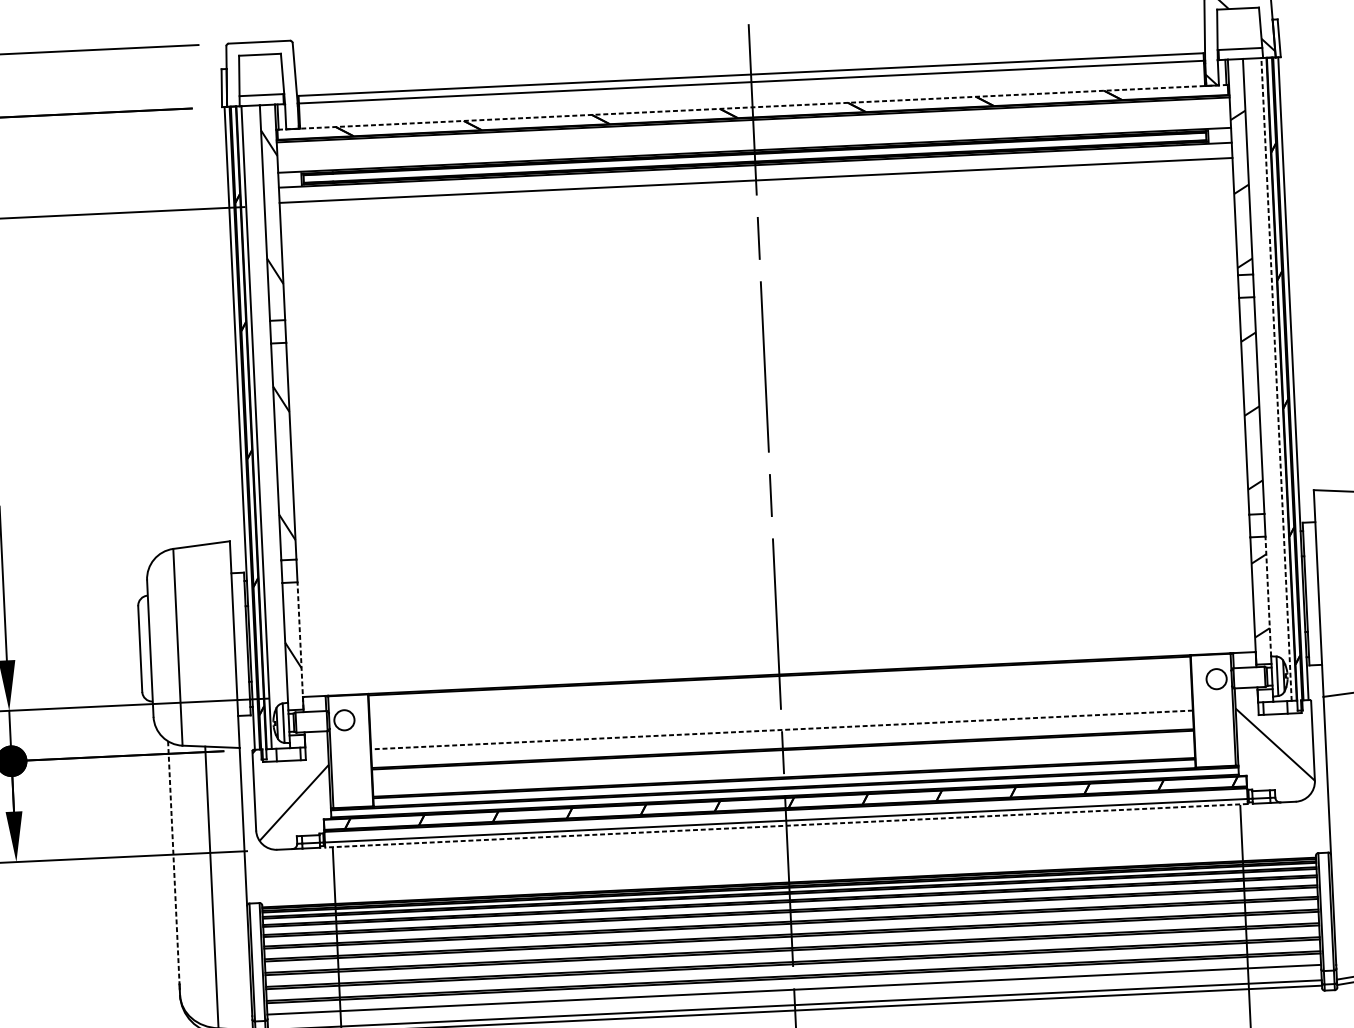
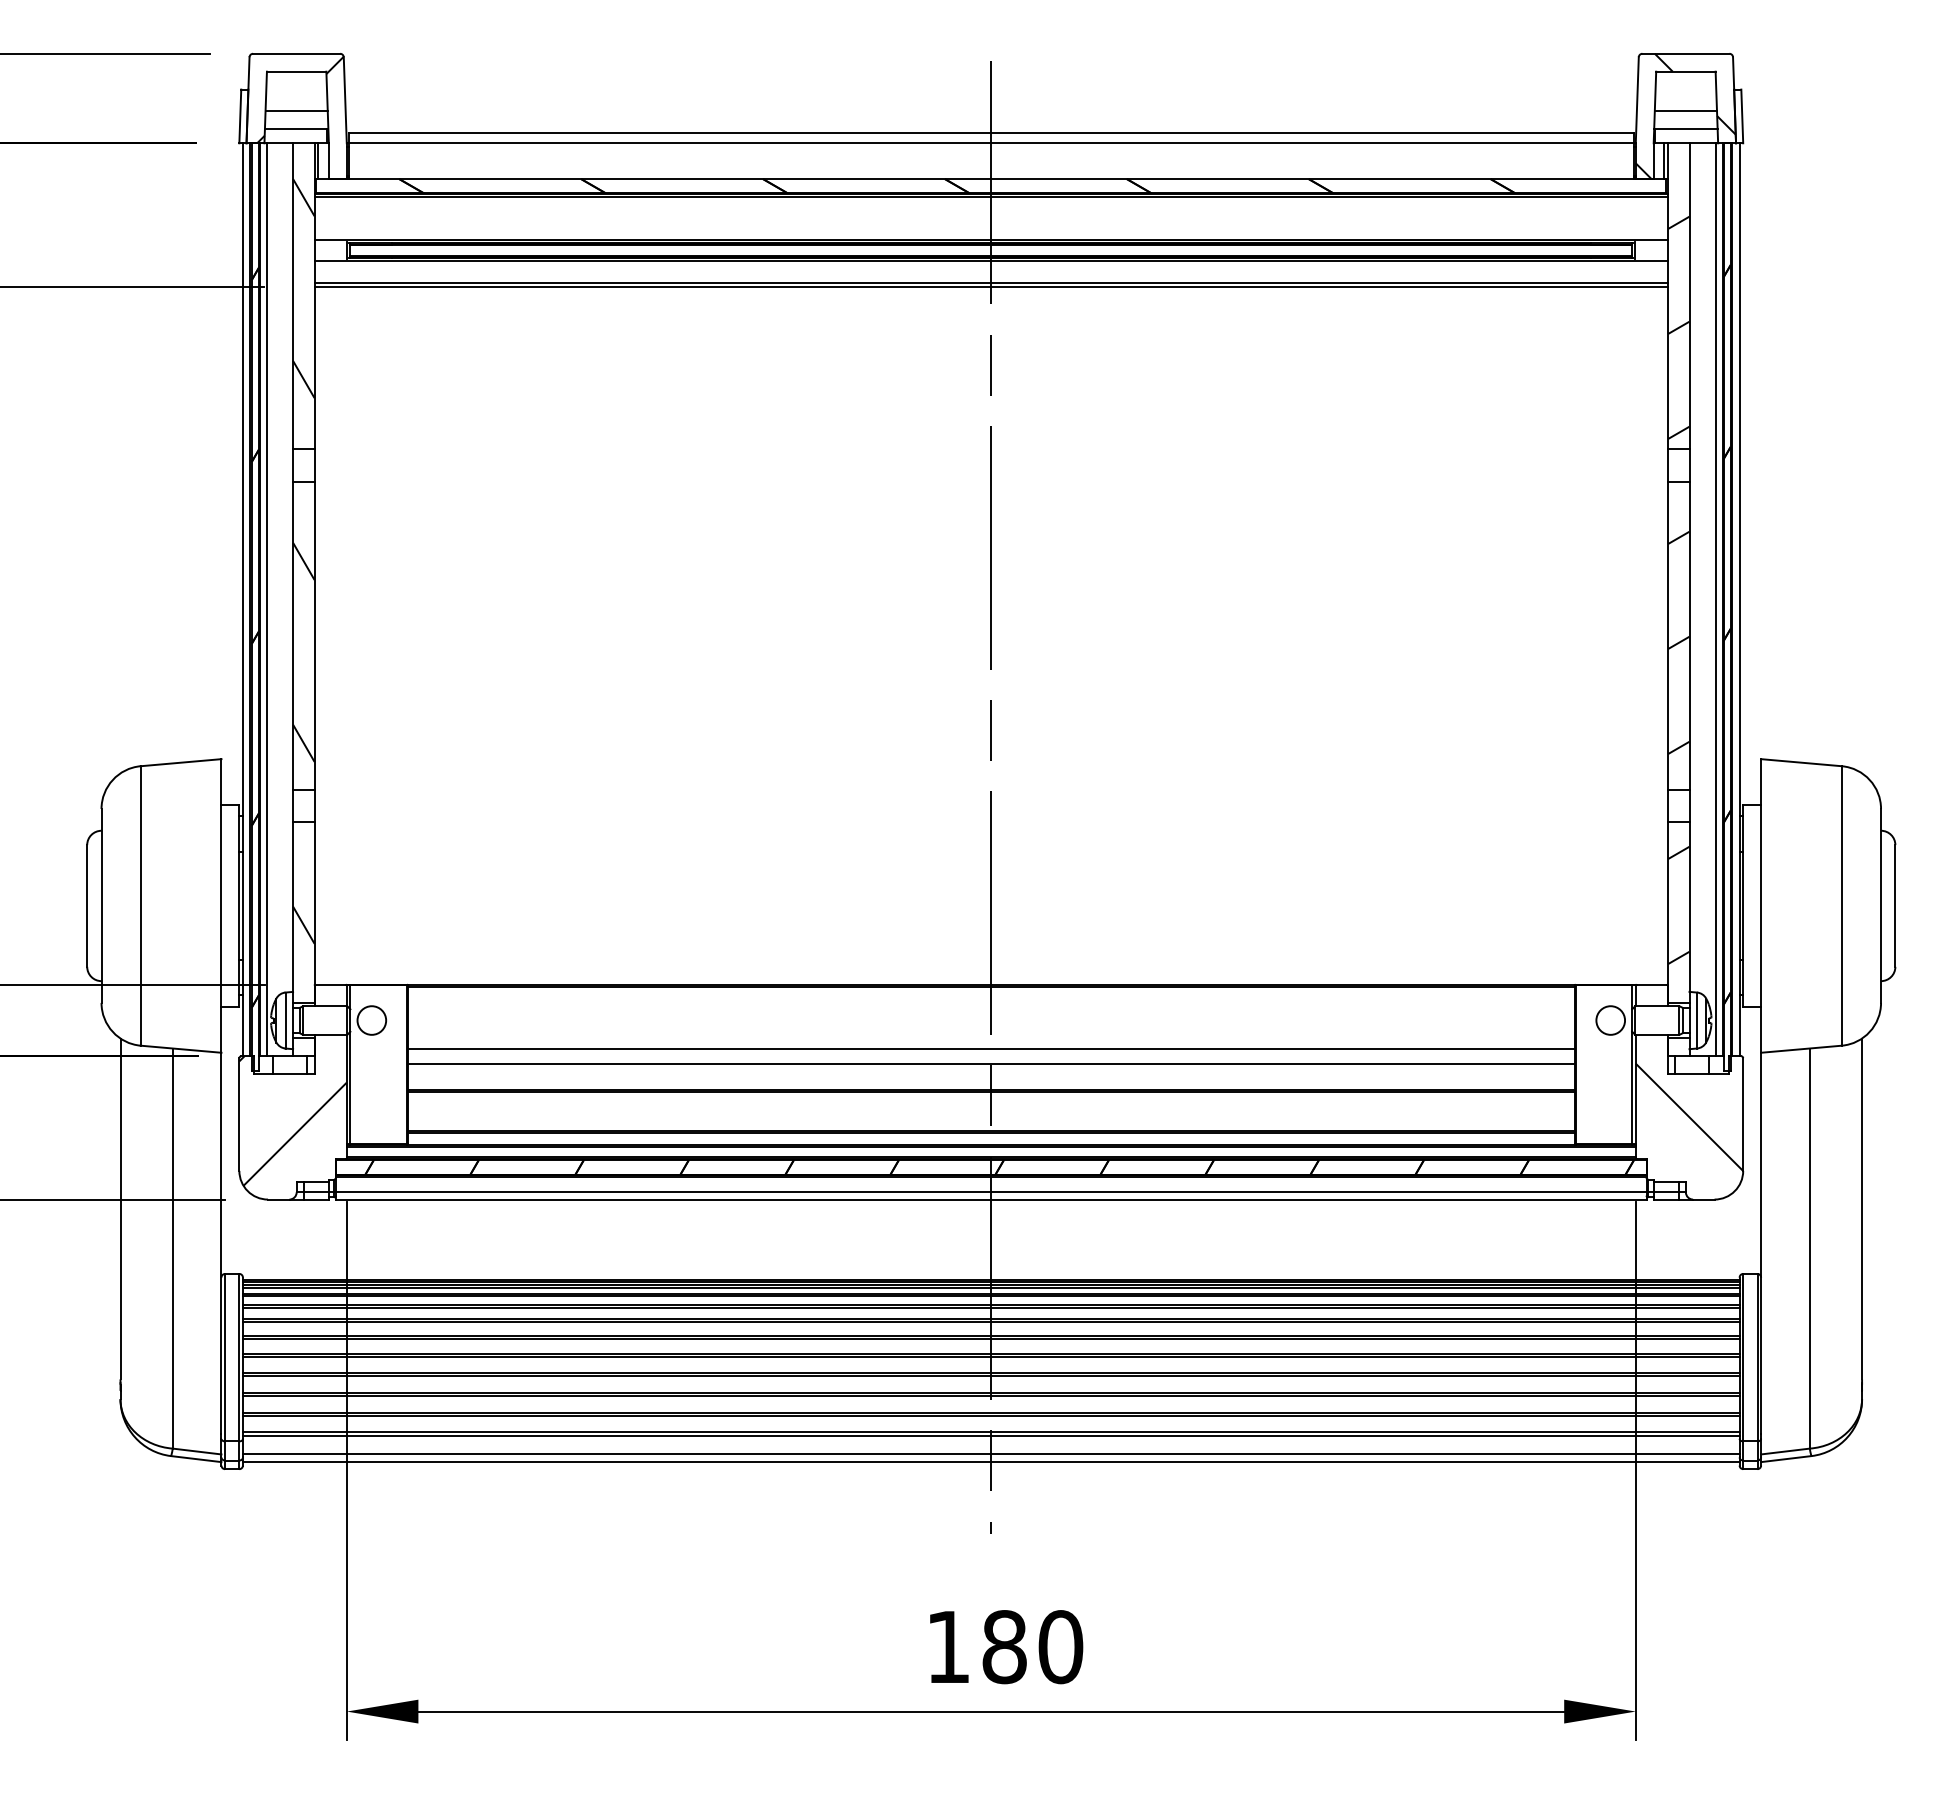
line: (1239, 36) -> (1685, 111), added
hatch: (263, 74) -> (300, 99), added
line: (261, 82) -> (296, 111), added
line: (752, 107) -> (991, 179), dashed -> solid
line: (756, 182) -> (991, 286), added
line: (1276, 379) -> (1715, 599), dashed -> solid
line: (1268, 596) -> (1689, 906), dashed -> solid
line: (300, 645) -> (314, 911), dashed -> solid
line: (780, 720) -> (990, 1049), added
line: (782, 729) -> (991, 1063), dashed -> solid
line: (785, 825) -> (990, 1199), dashed -> solid
line: (173, 861) -> (120, 1209), dashed -> solid
line: (793, 991) -> (990, 1435), added

